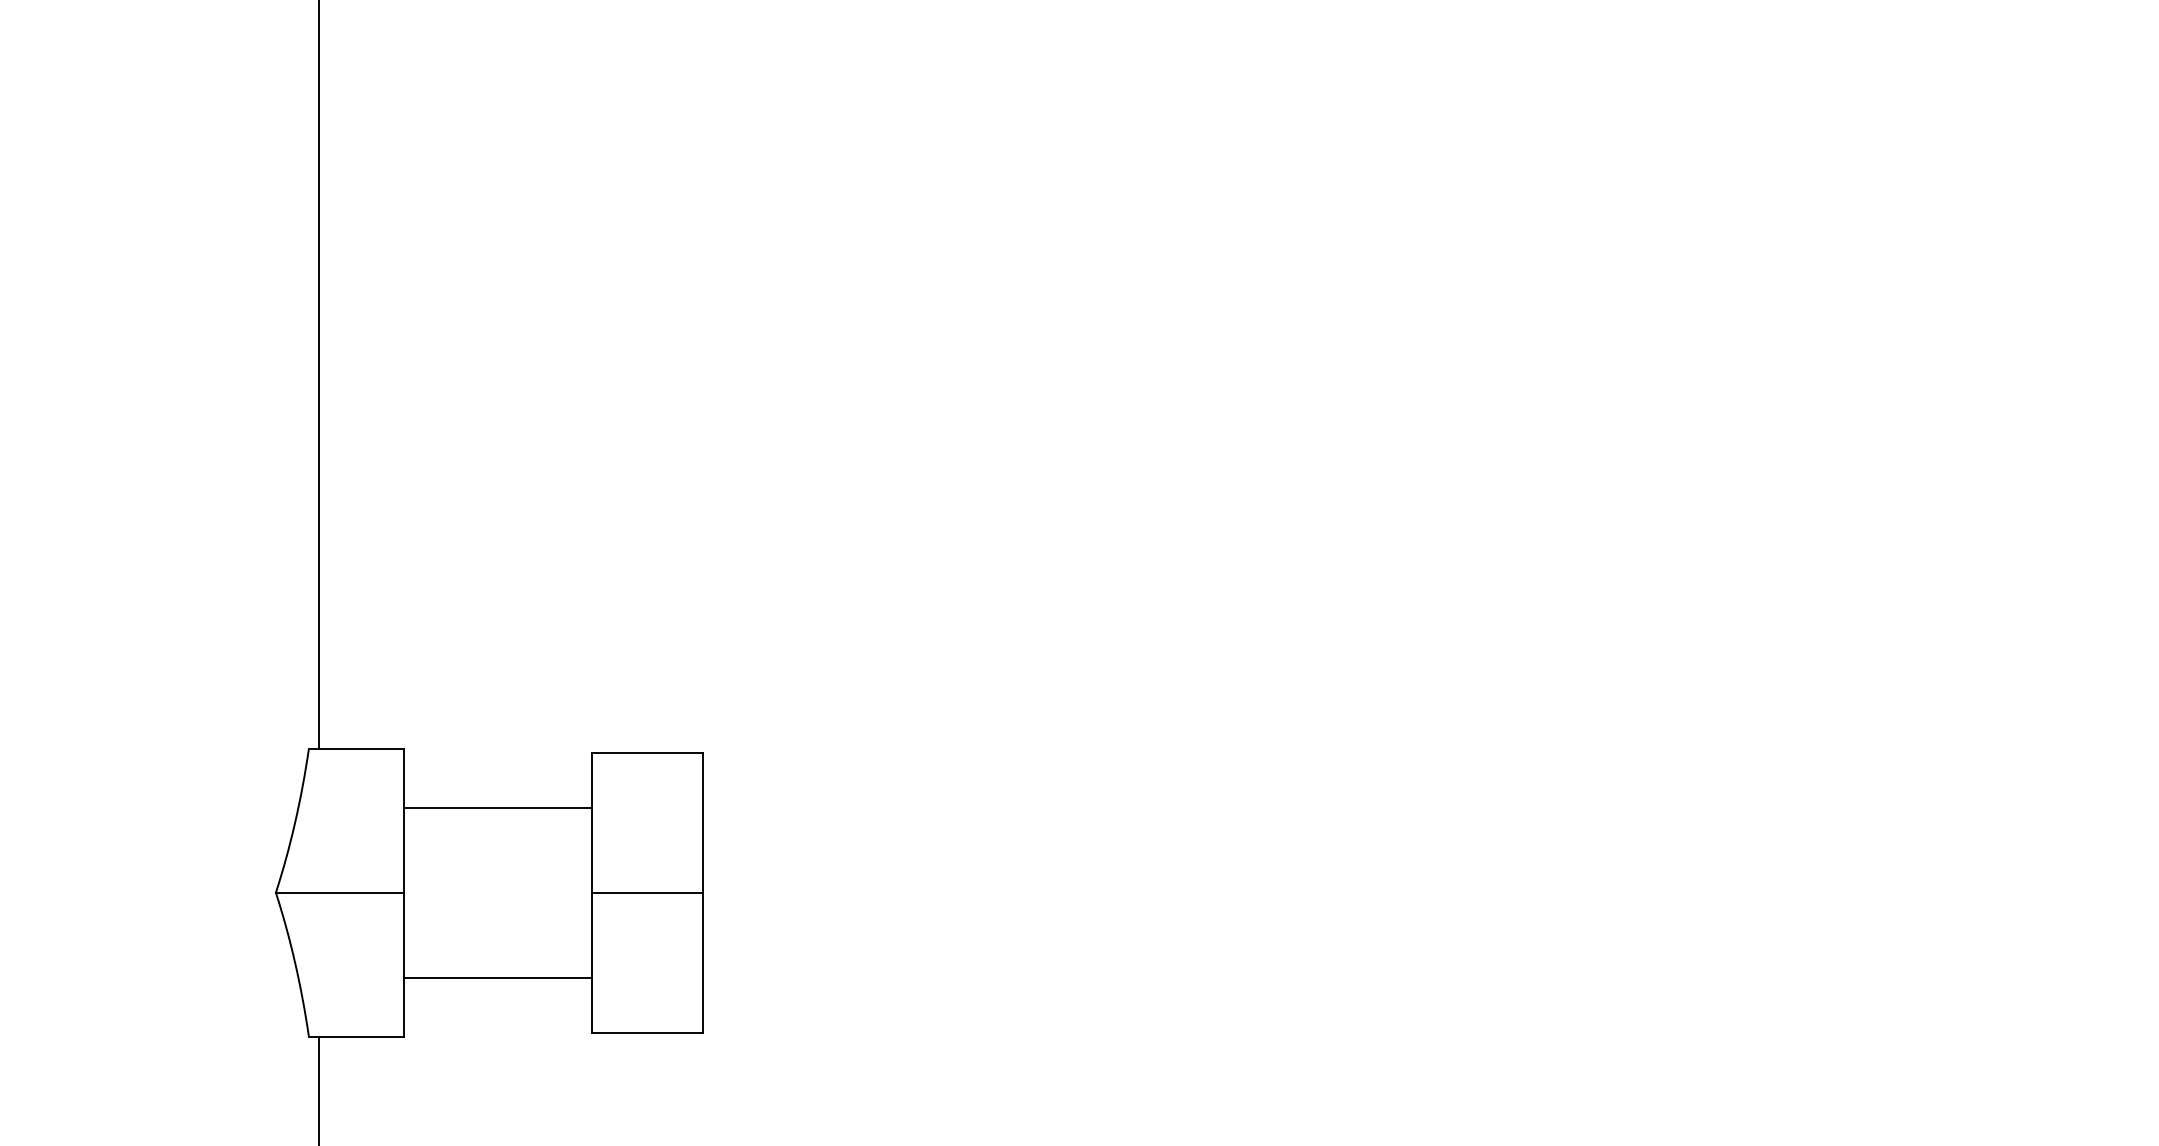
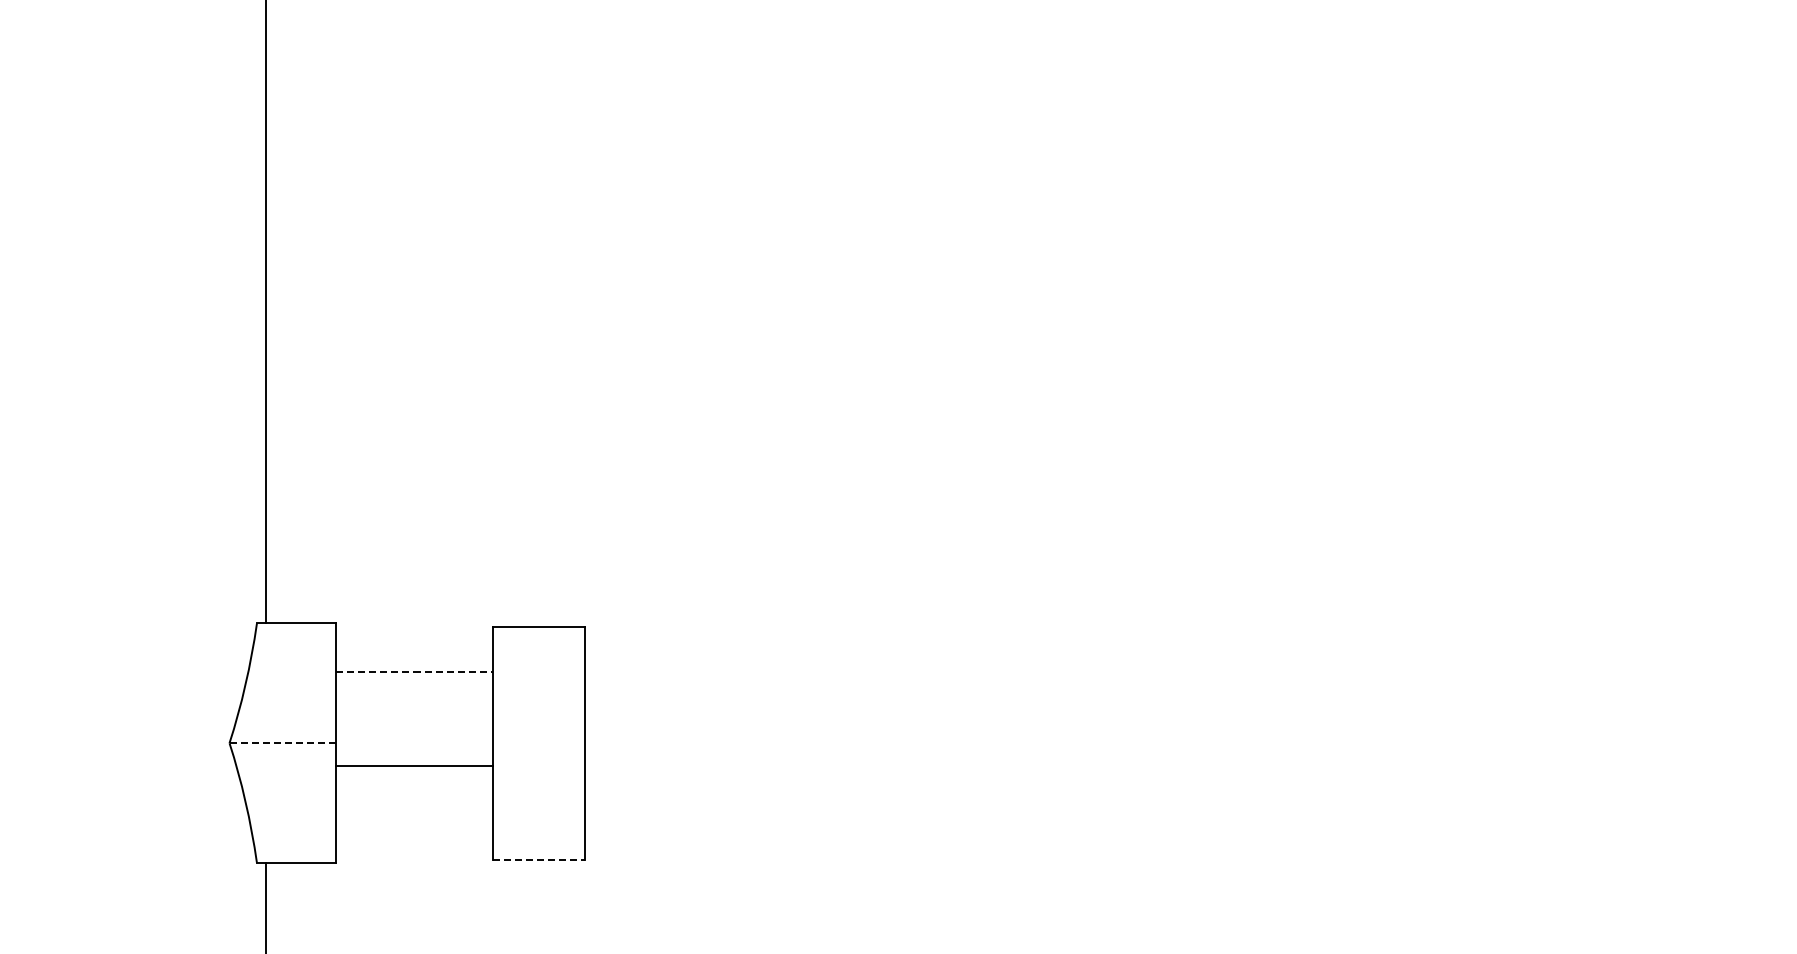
line: (499, 807) -> (415, 672), solid -> dashed
line: (339, 893) -> (282, 743), solid -> dashed
line: (647, 893) -> (538, 743), removed
line: (498, 978) -> (414, 766), moved
line: (648, 1032) -> (539, 859), solid -> dashed

